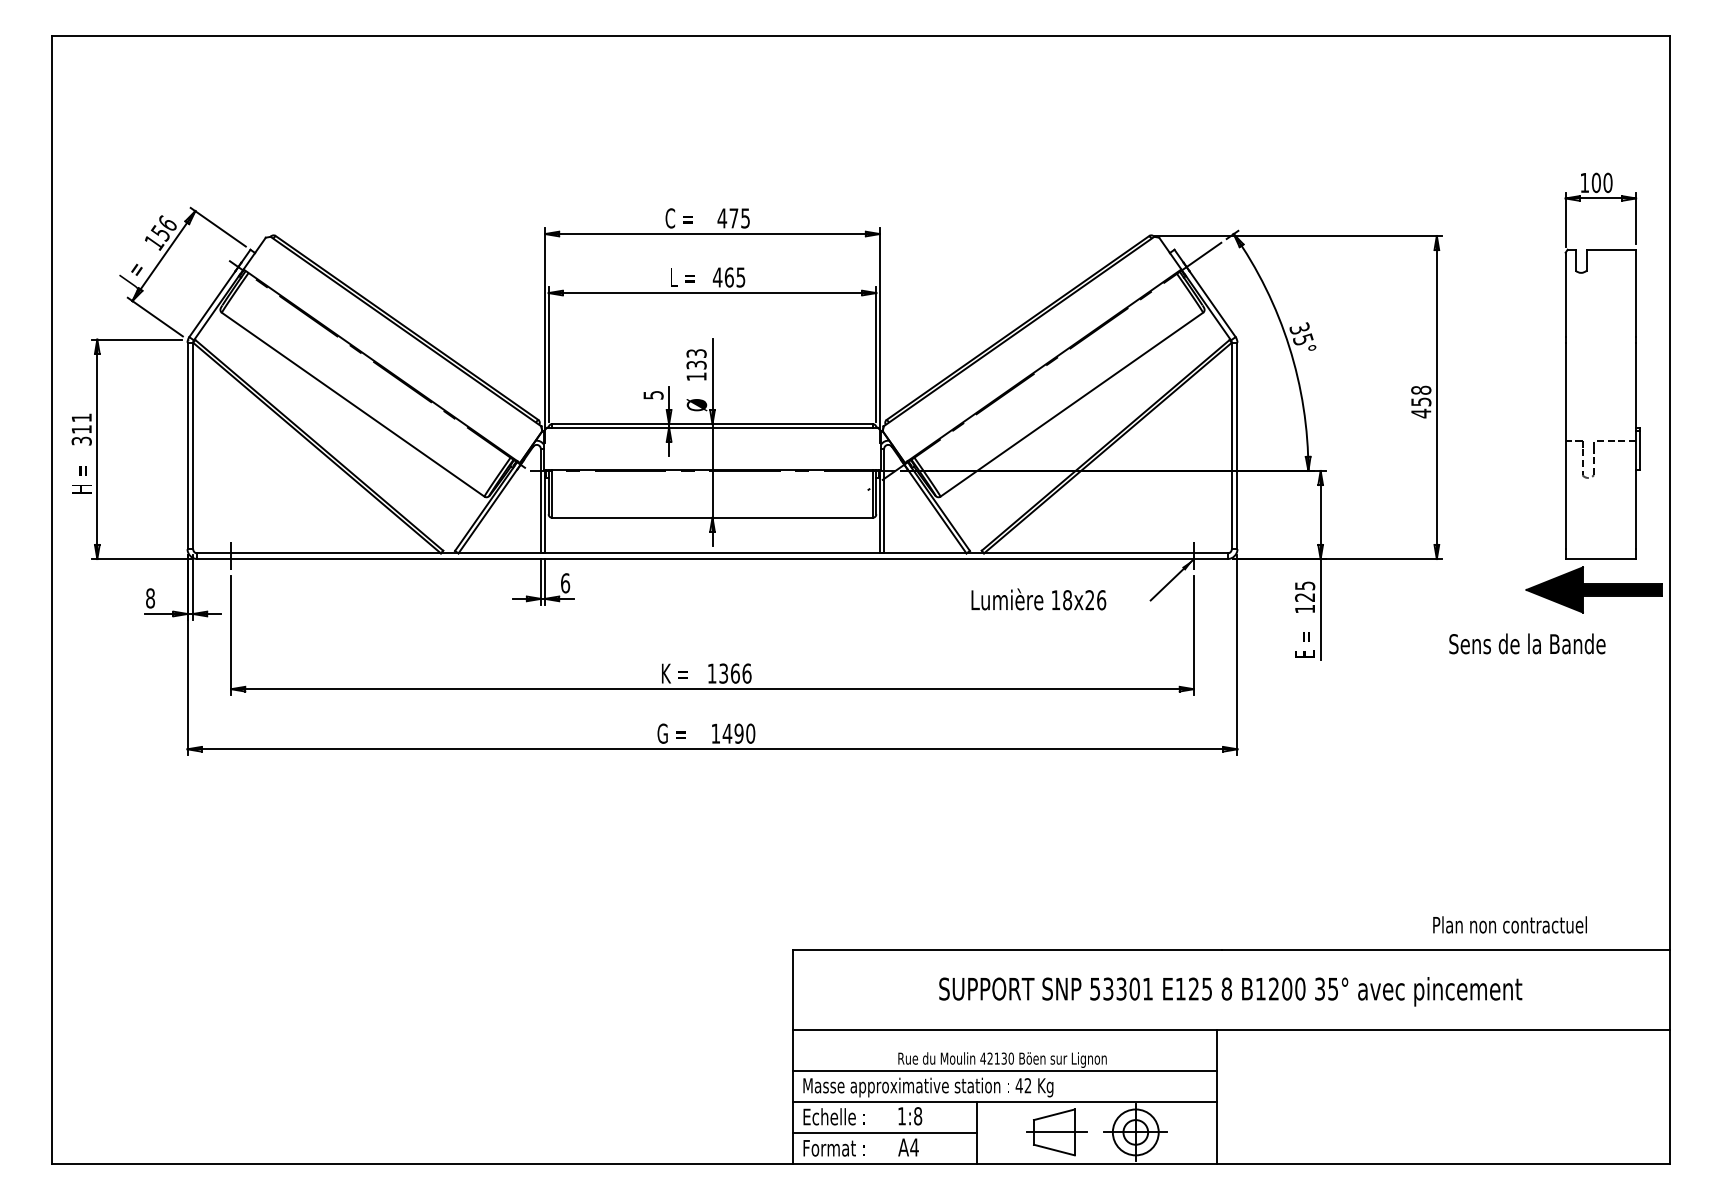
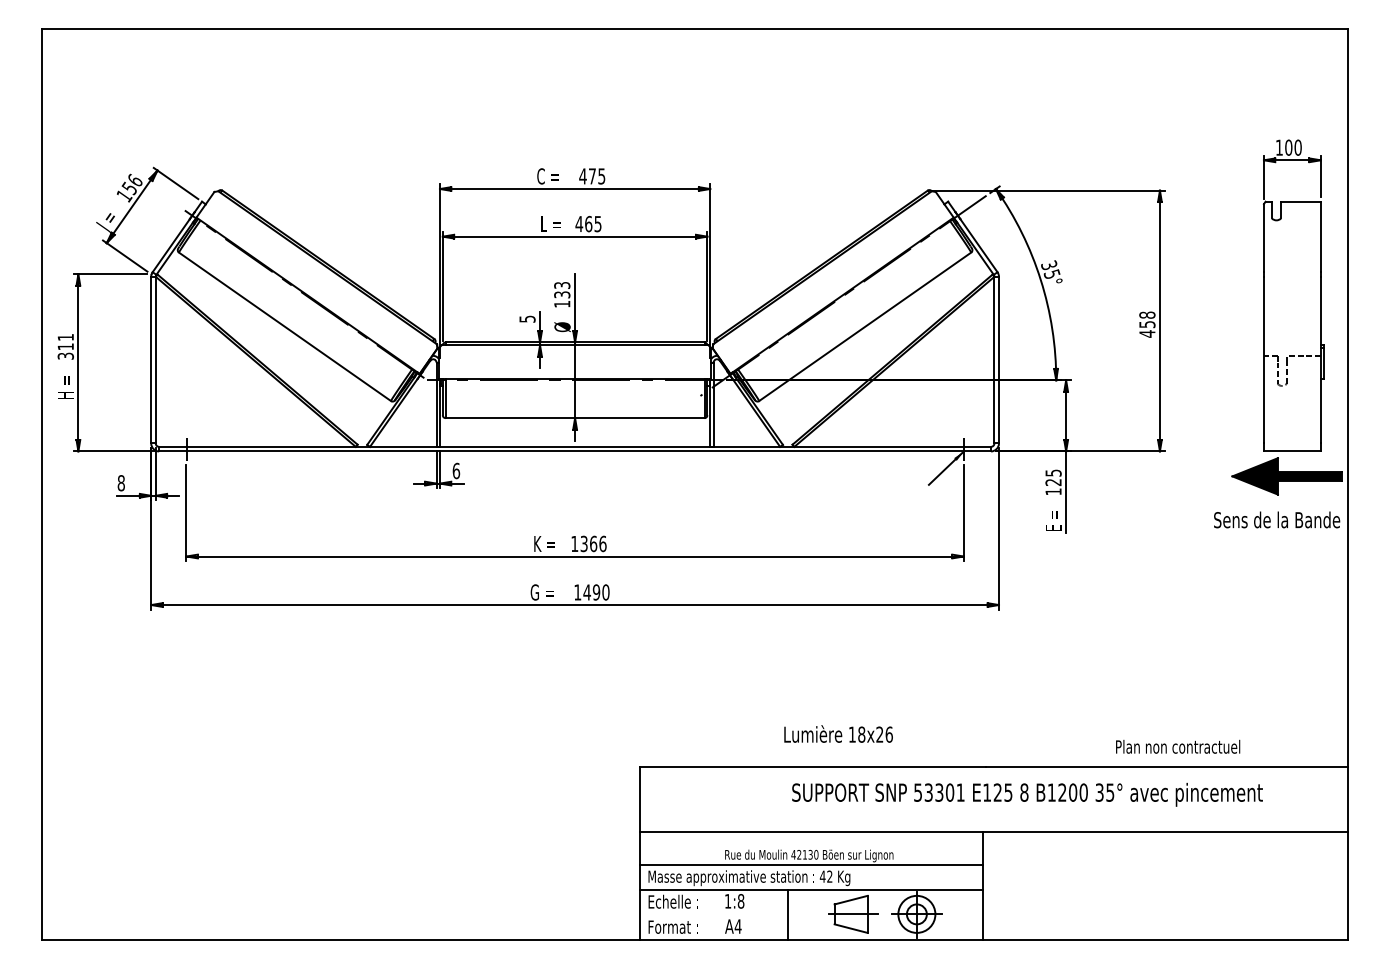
text: (1038, 598) -> (838, 733), moved
text: (1527, 643) -> (1277, 519), moved
text: (1510, 924) -> (1178, 746), moved
text: (1230, 991) -> (1027, 794), moved
line: (885, 1132) -> (714, 914), removed

